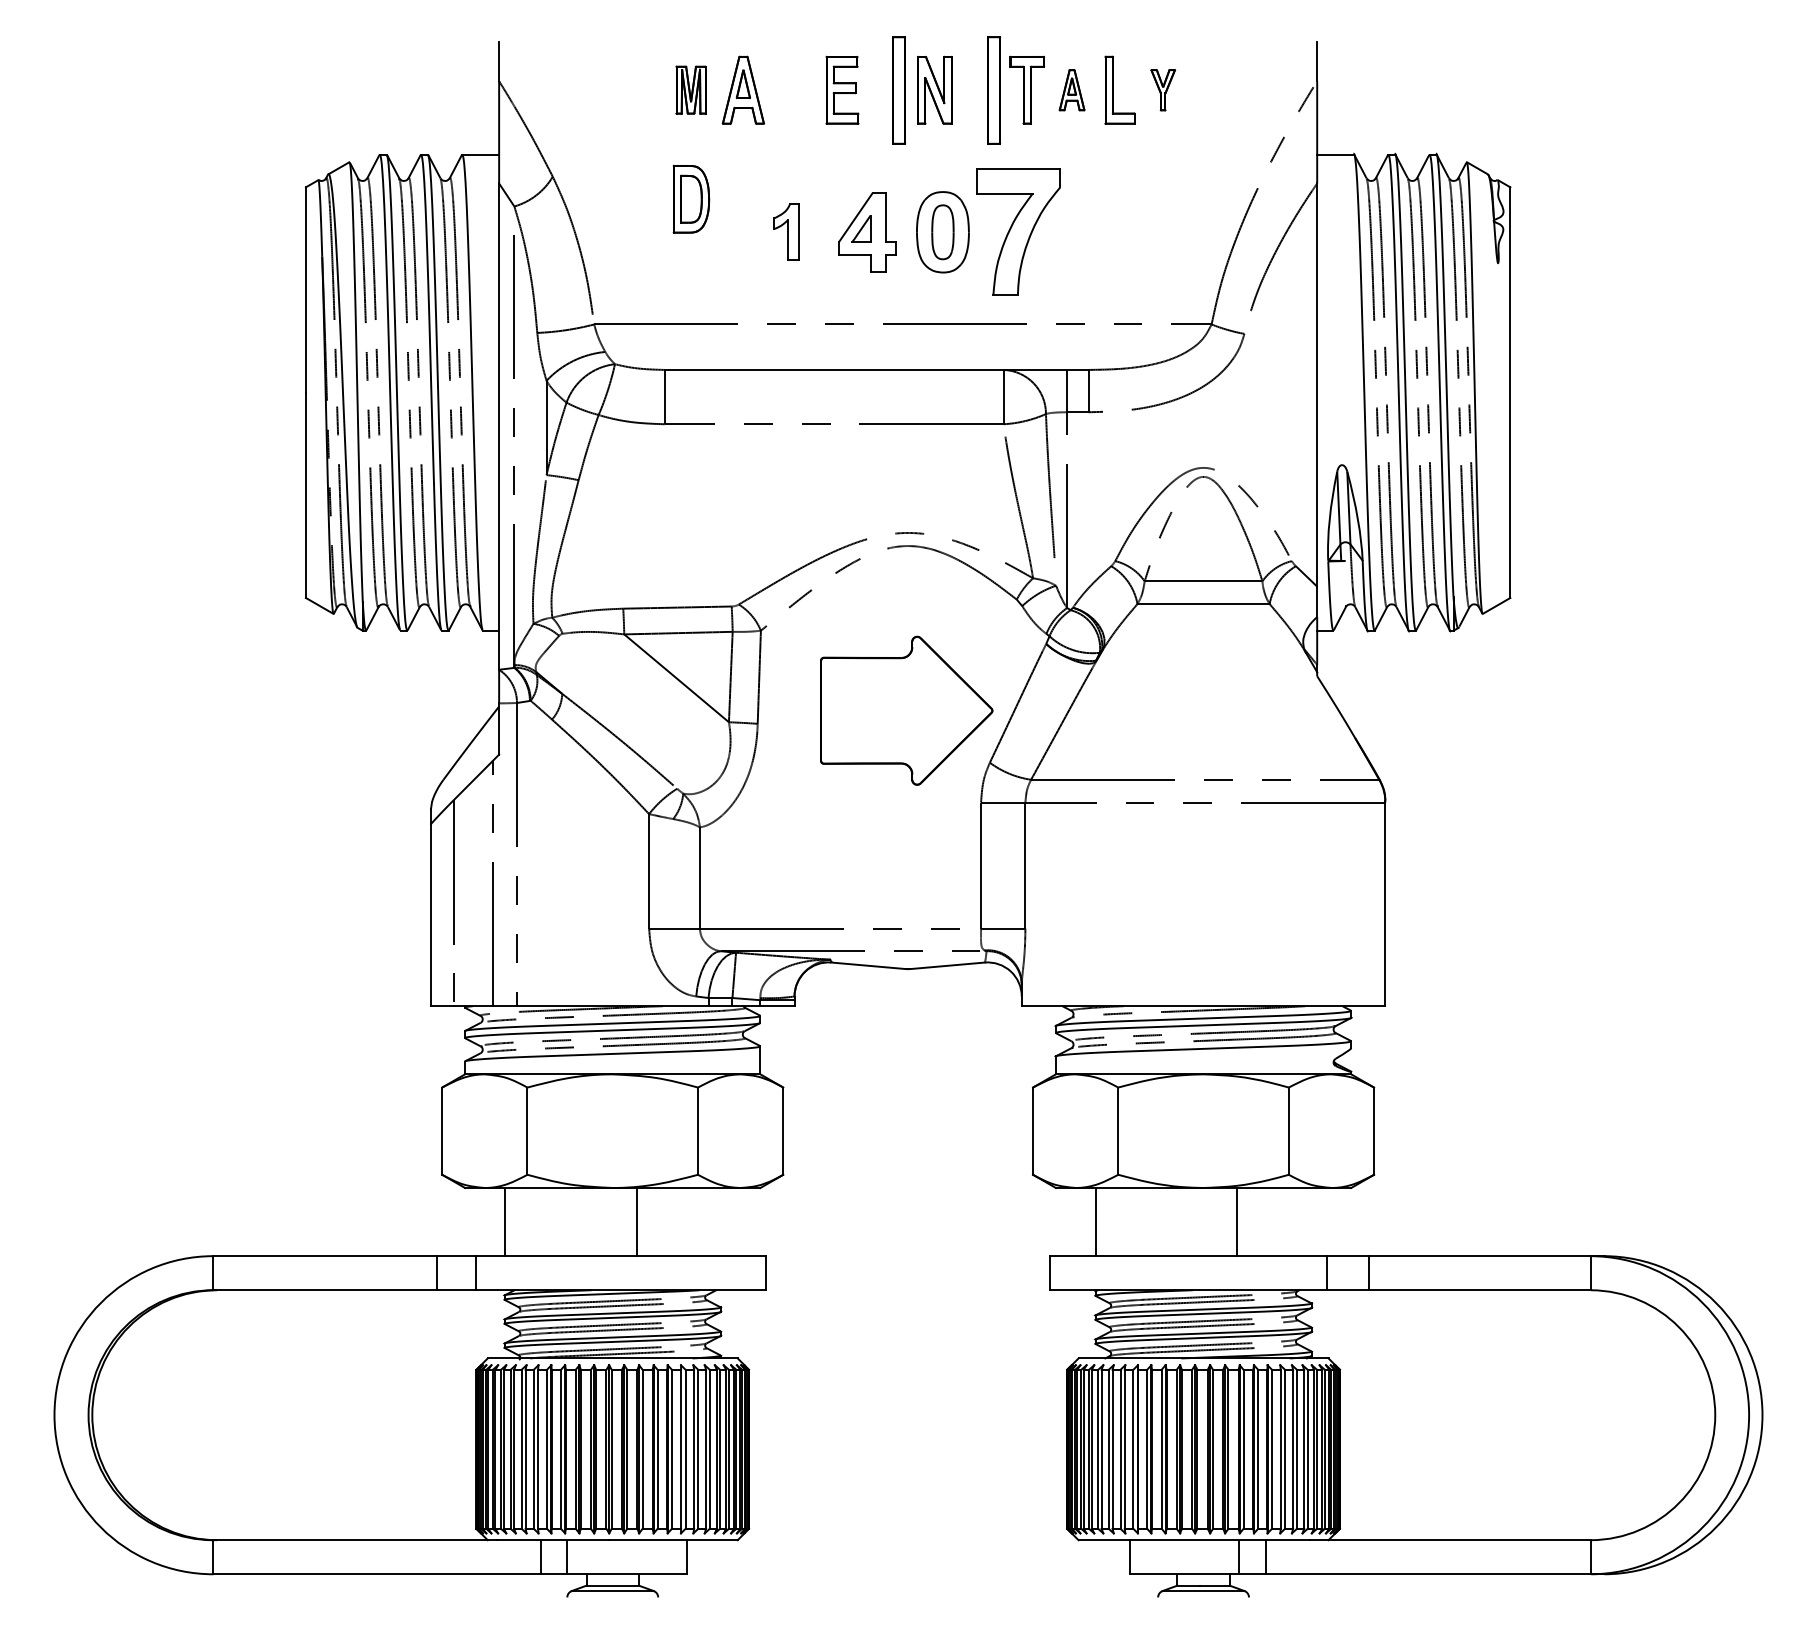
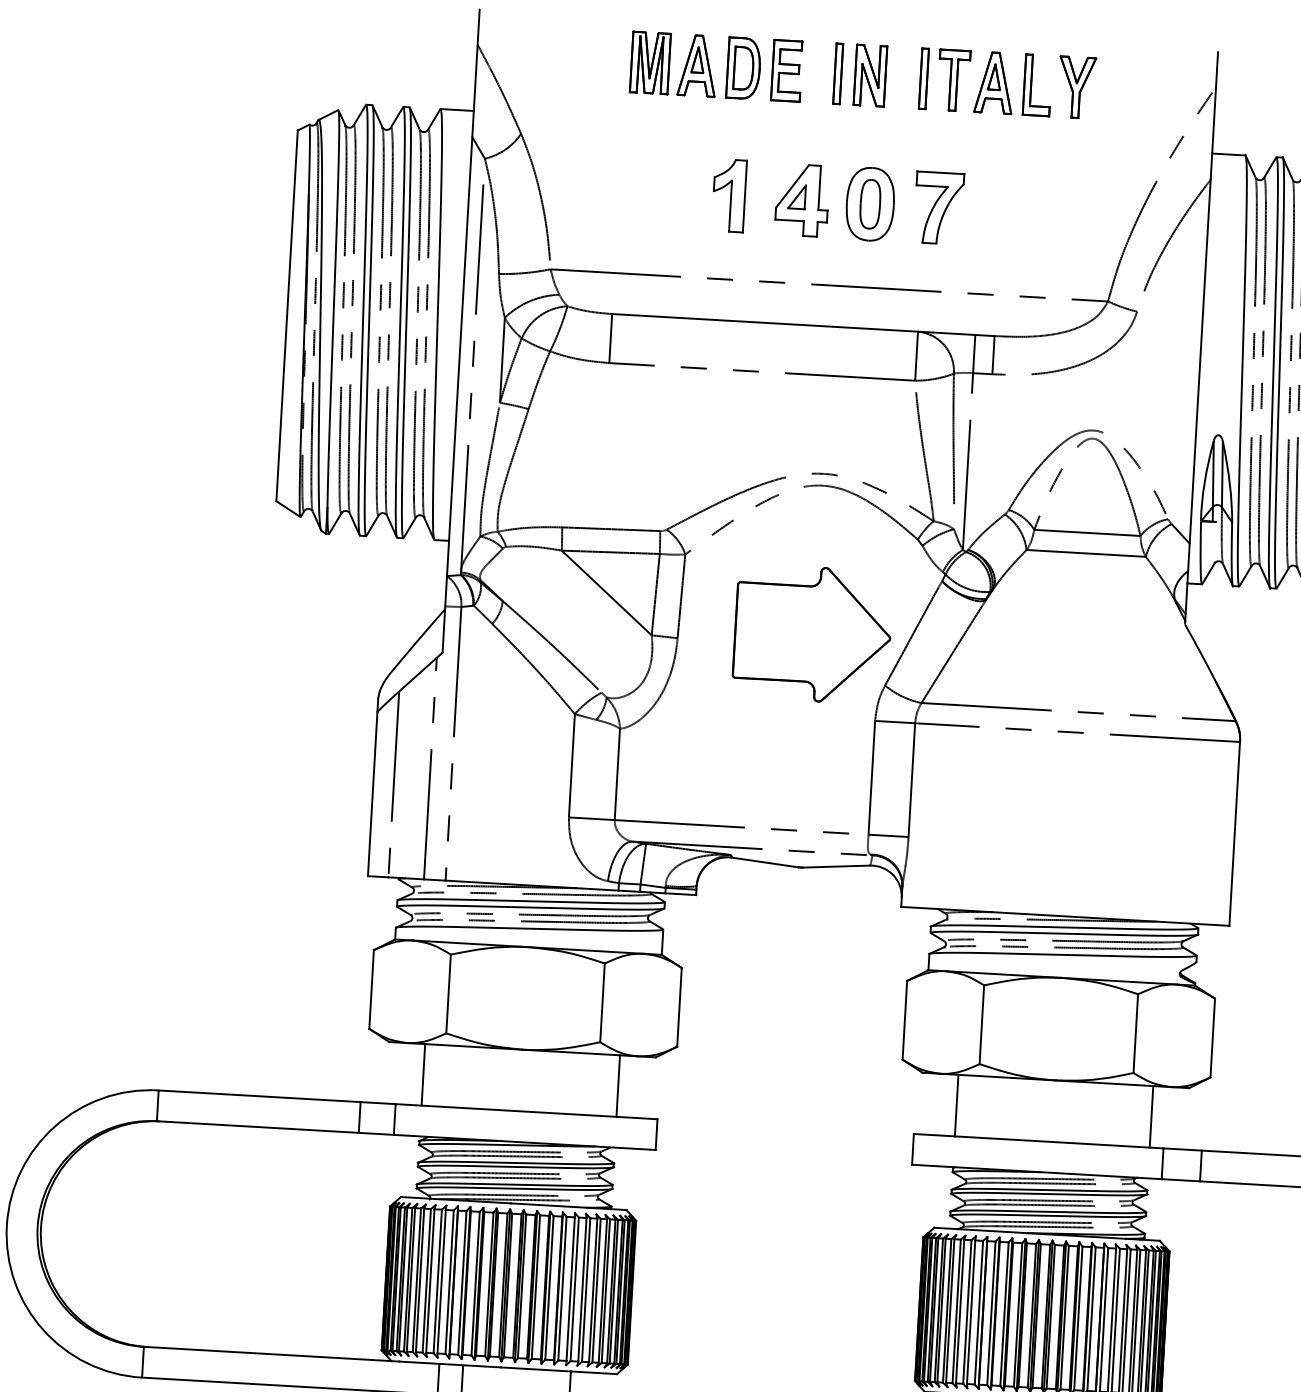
part: (690, 89) -> (649, 62), size x1.43
part: (898, 89) -> (837, 73), size x0.62
part: (993, 89) -> (923, 78), size x0.62
part: (1071, 89) -> (993, 82), size x1.67
part: (1162, 89) -> (1075, 86), size x1.67
part: (691, 198) -> (743, 67), moved
part: (786, 231) -> (729, 195), size x1.43
part: (1018, 232) -> (938, 208), size x0.62
line: (636, 1221) -> (618, 1085), moved
line: (1236, 1221) -> (1151, 1116), moved

